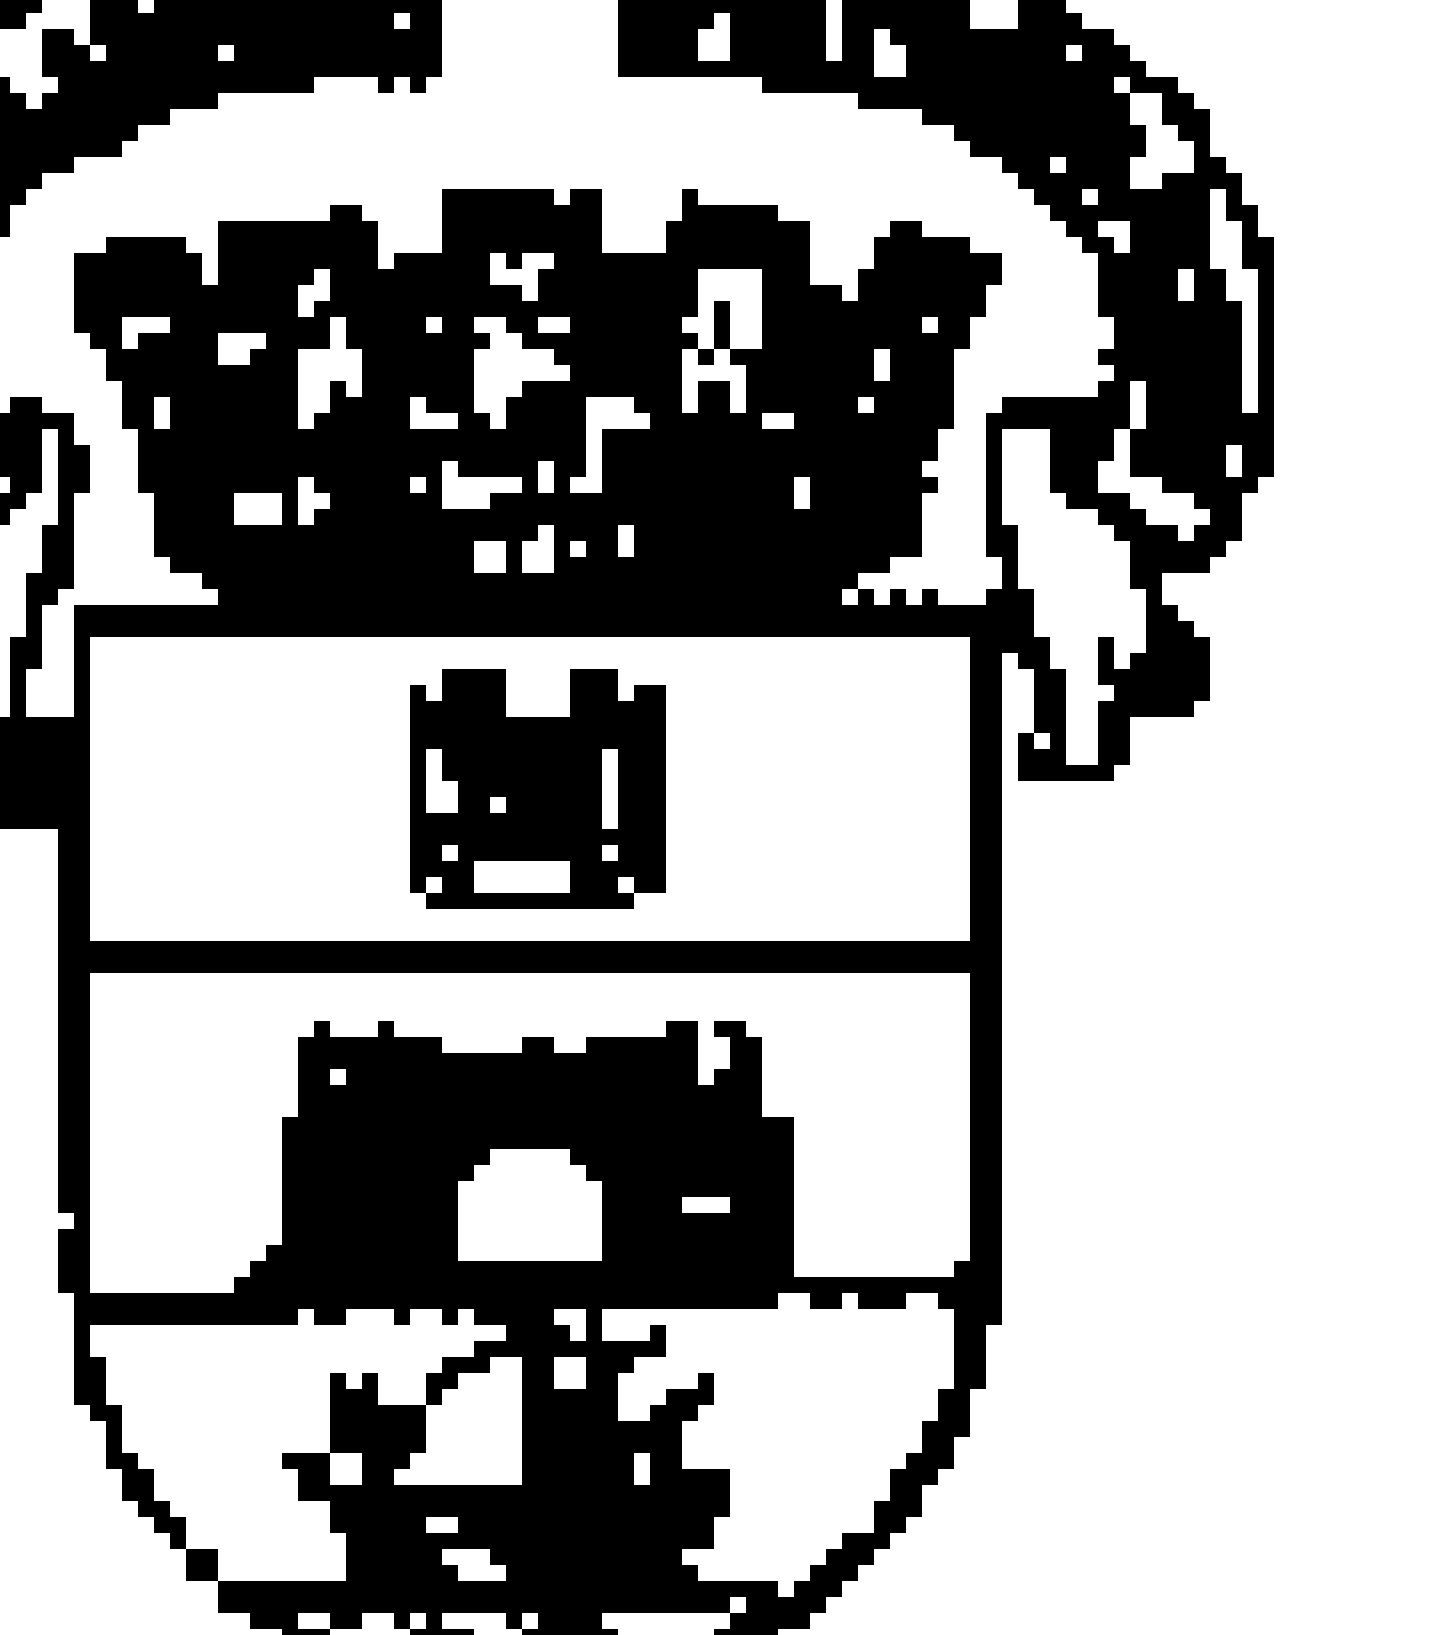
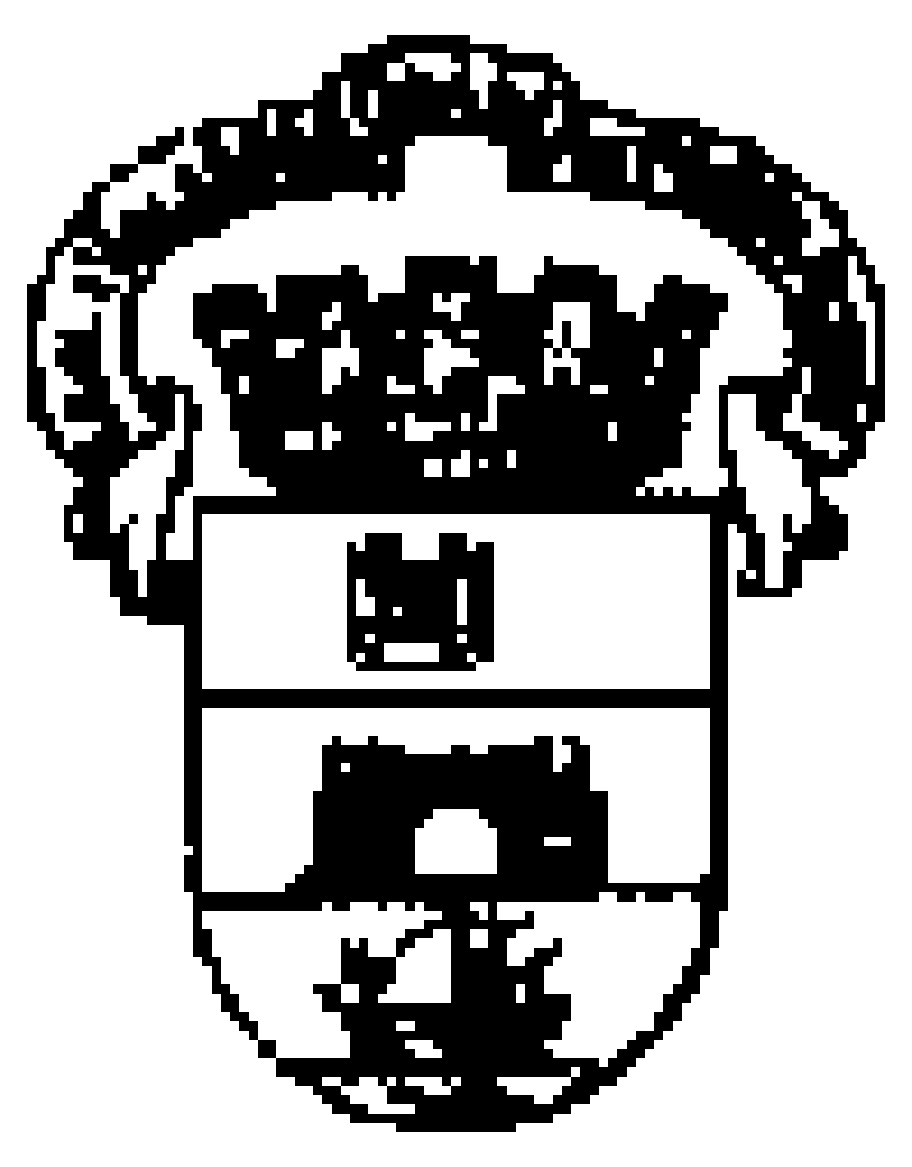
part: (537, 788) -> (420, 601), moved

